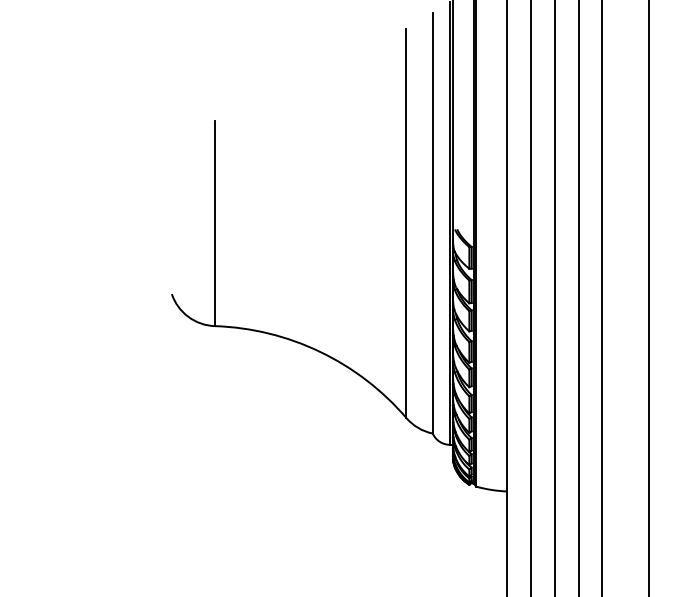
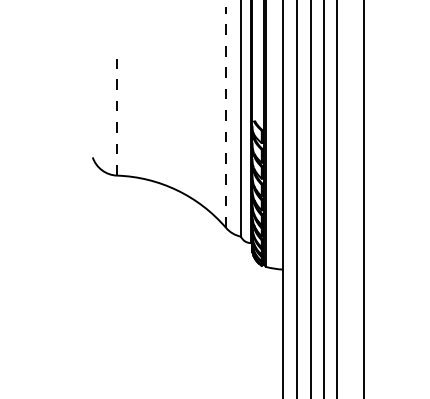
line: (215, 222) -> (117, 116), solid -> dashed
line: (407, 223) -> (226, 117), solid -> dashed

